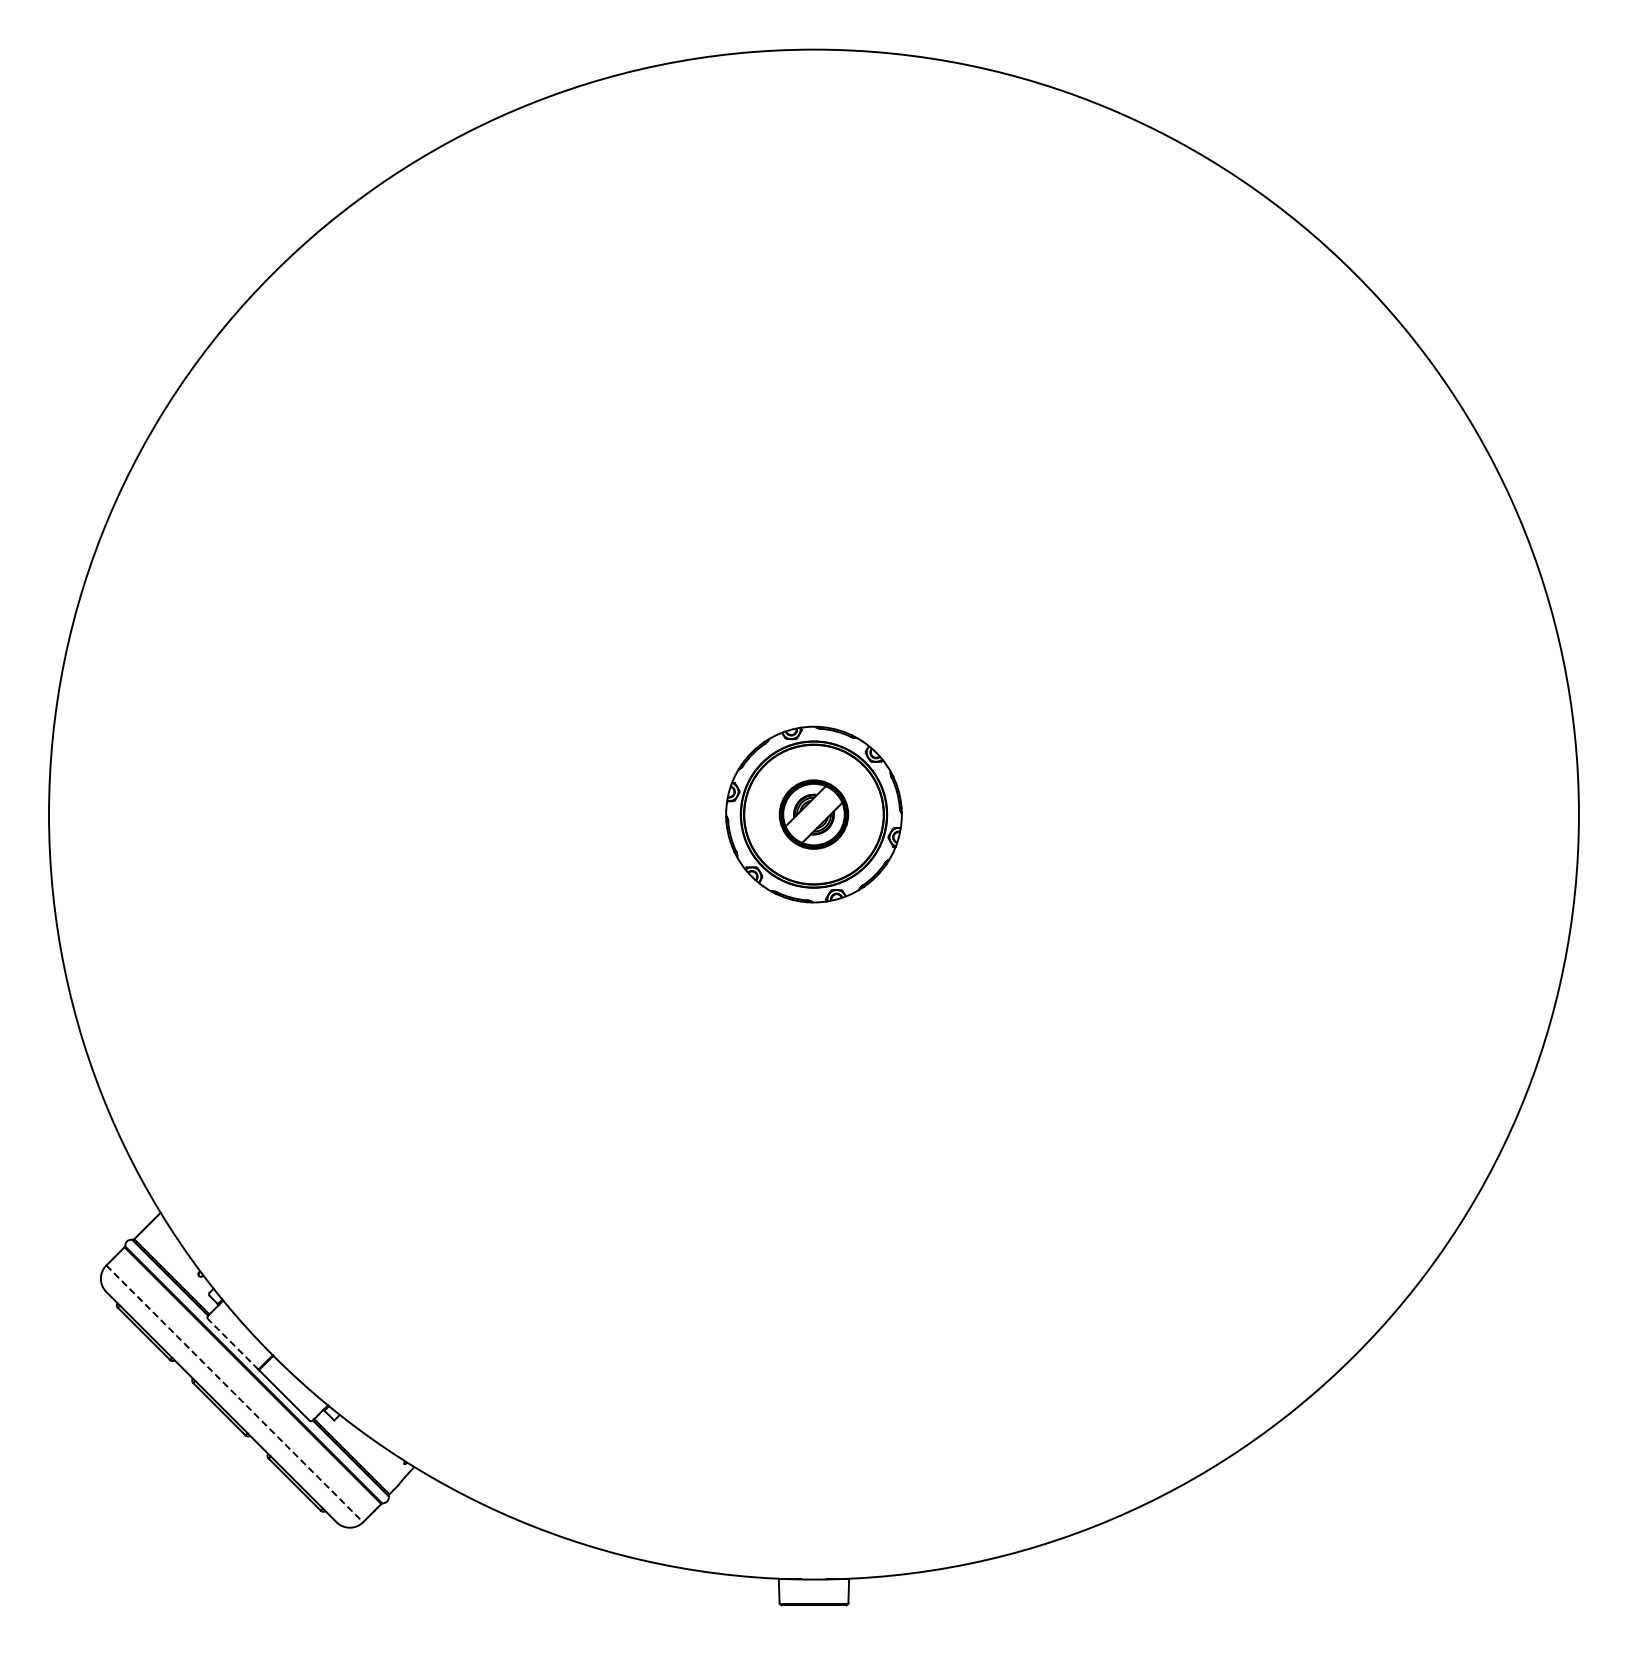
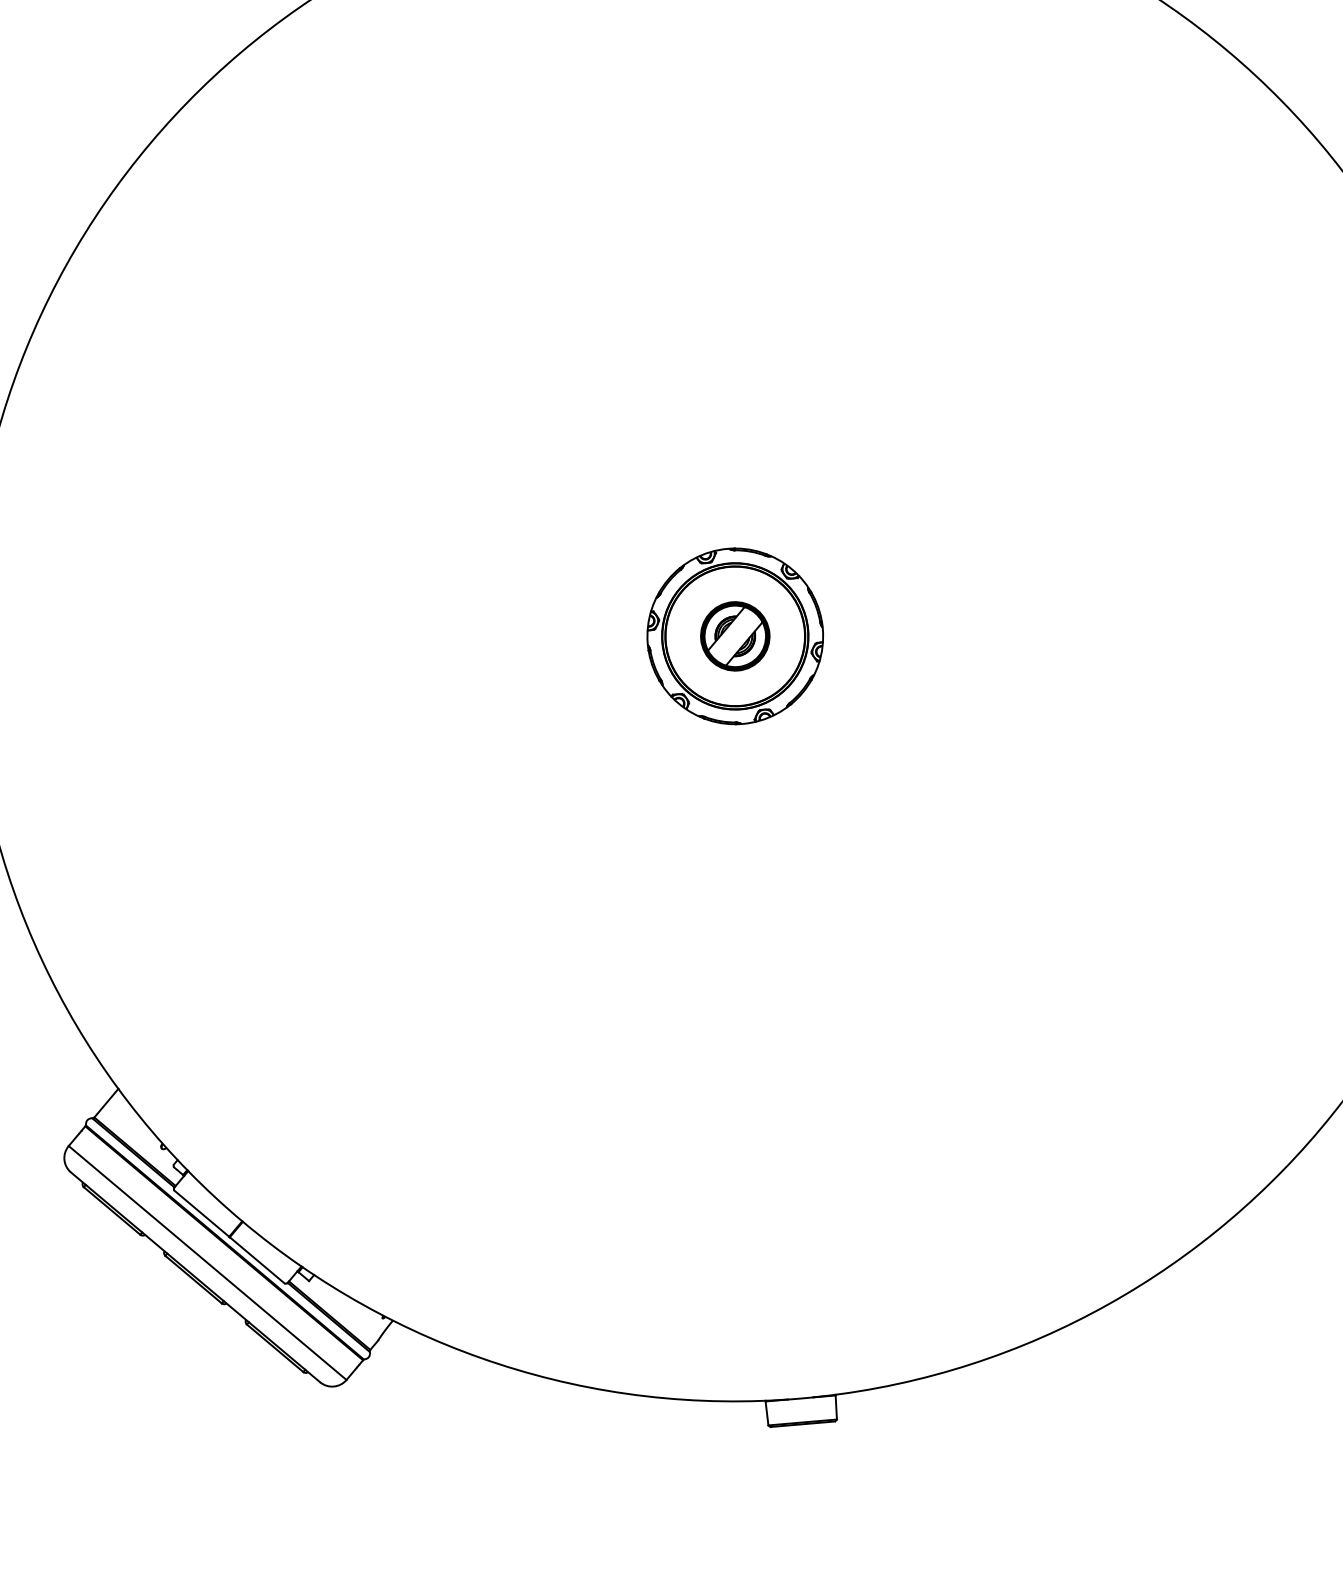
line: (233, 1344) -> (202, 1213), dashed -> solid
line: (234, 1393) -> (207, 1262), dashed -> solid

